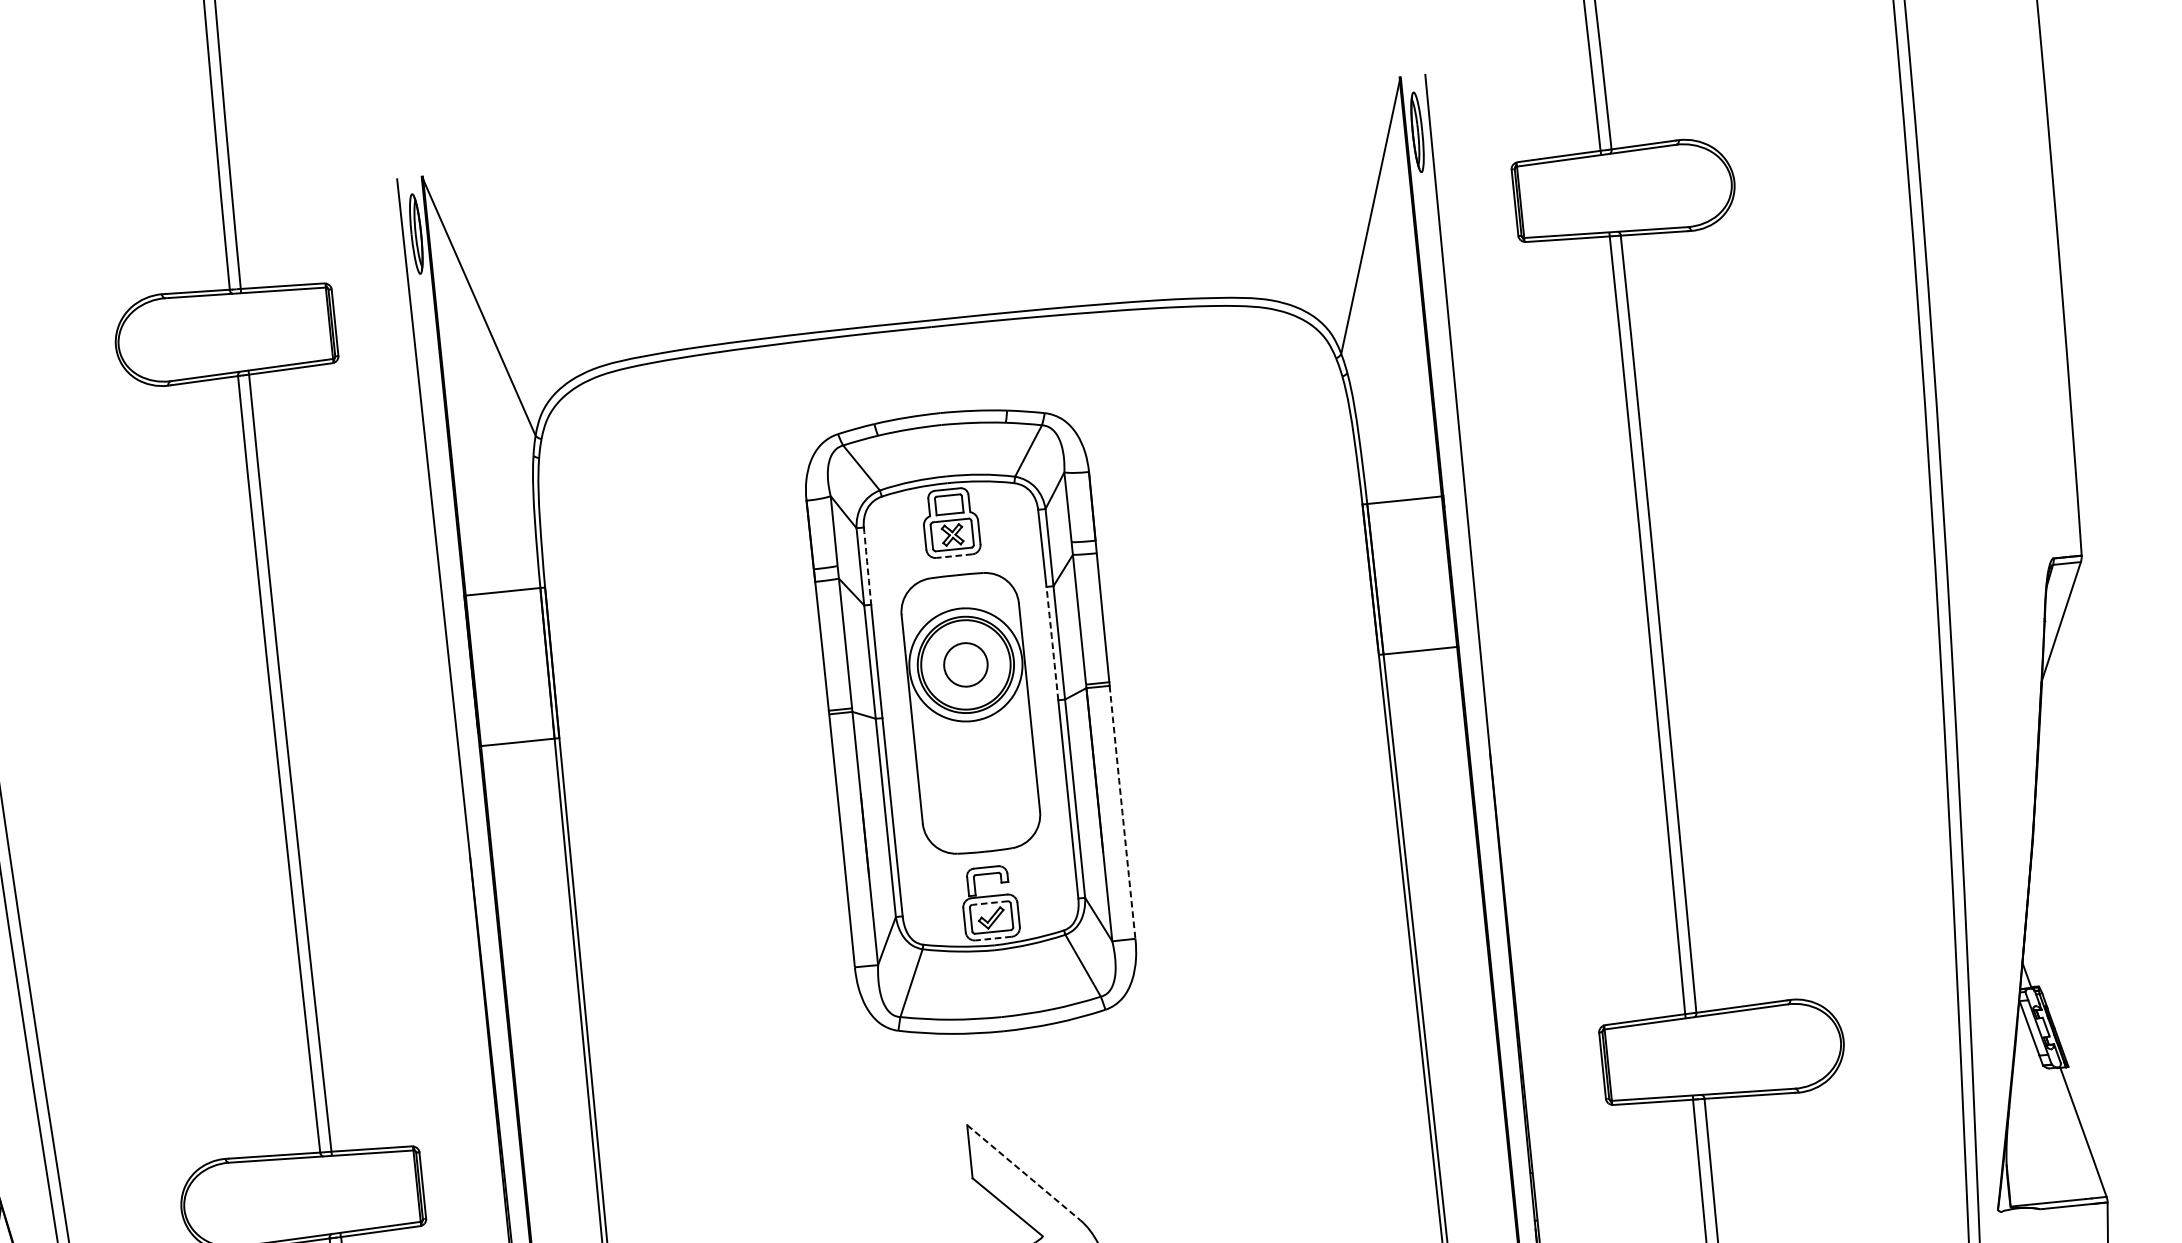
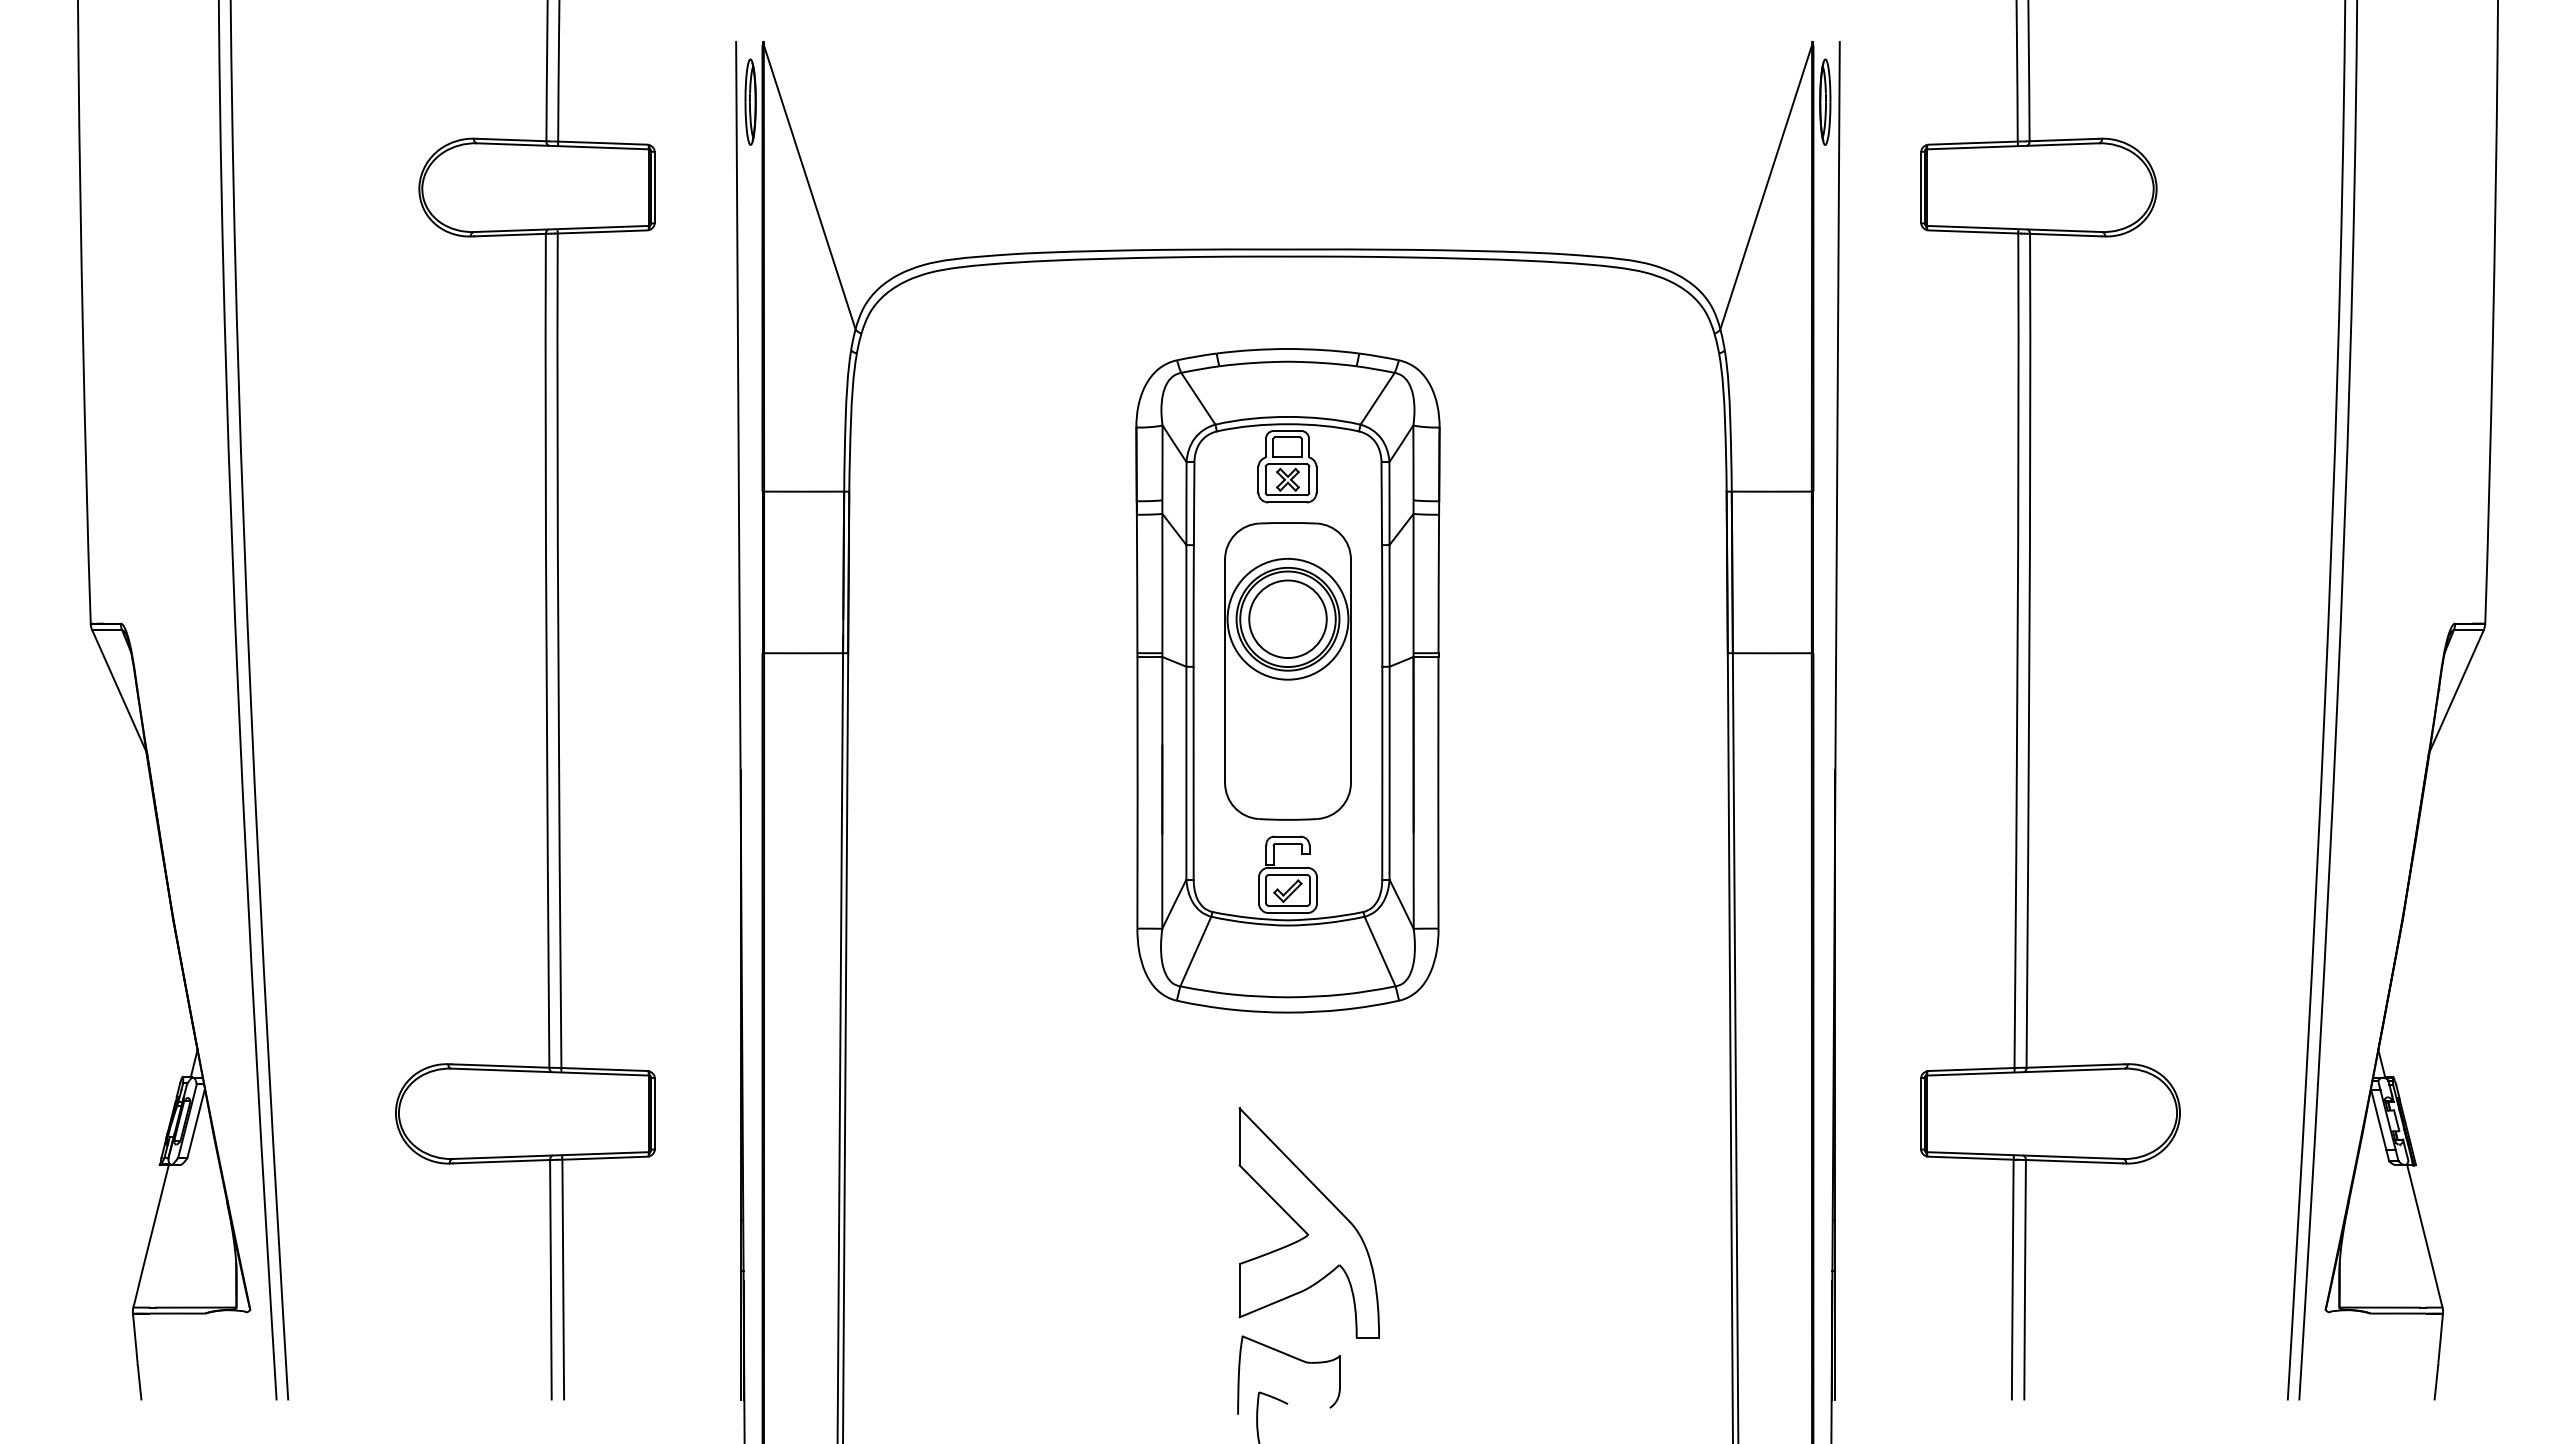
line: (954, 556) -> (1287, 502), dashed -> solid
arc: (867, 565) -> (1194, 503), dashed -> solid
arc: (1052, 643) -> (1382, 605), dashed -> solid
circle: (965, 665) -> (1287, 619), size x1.67
arc: (1122, 812) -> (1438, 792), dashed -> solid
line: (989, 902) -> (1287, 874), dashed -> solid
line: (993, 939) -> (1287, 913), dashed -> solid
line: (1023, 1173) -> (1294, 1165), dashed -> solid

